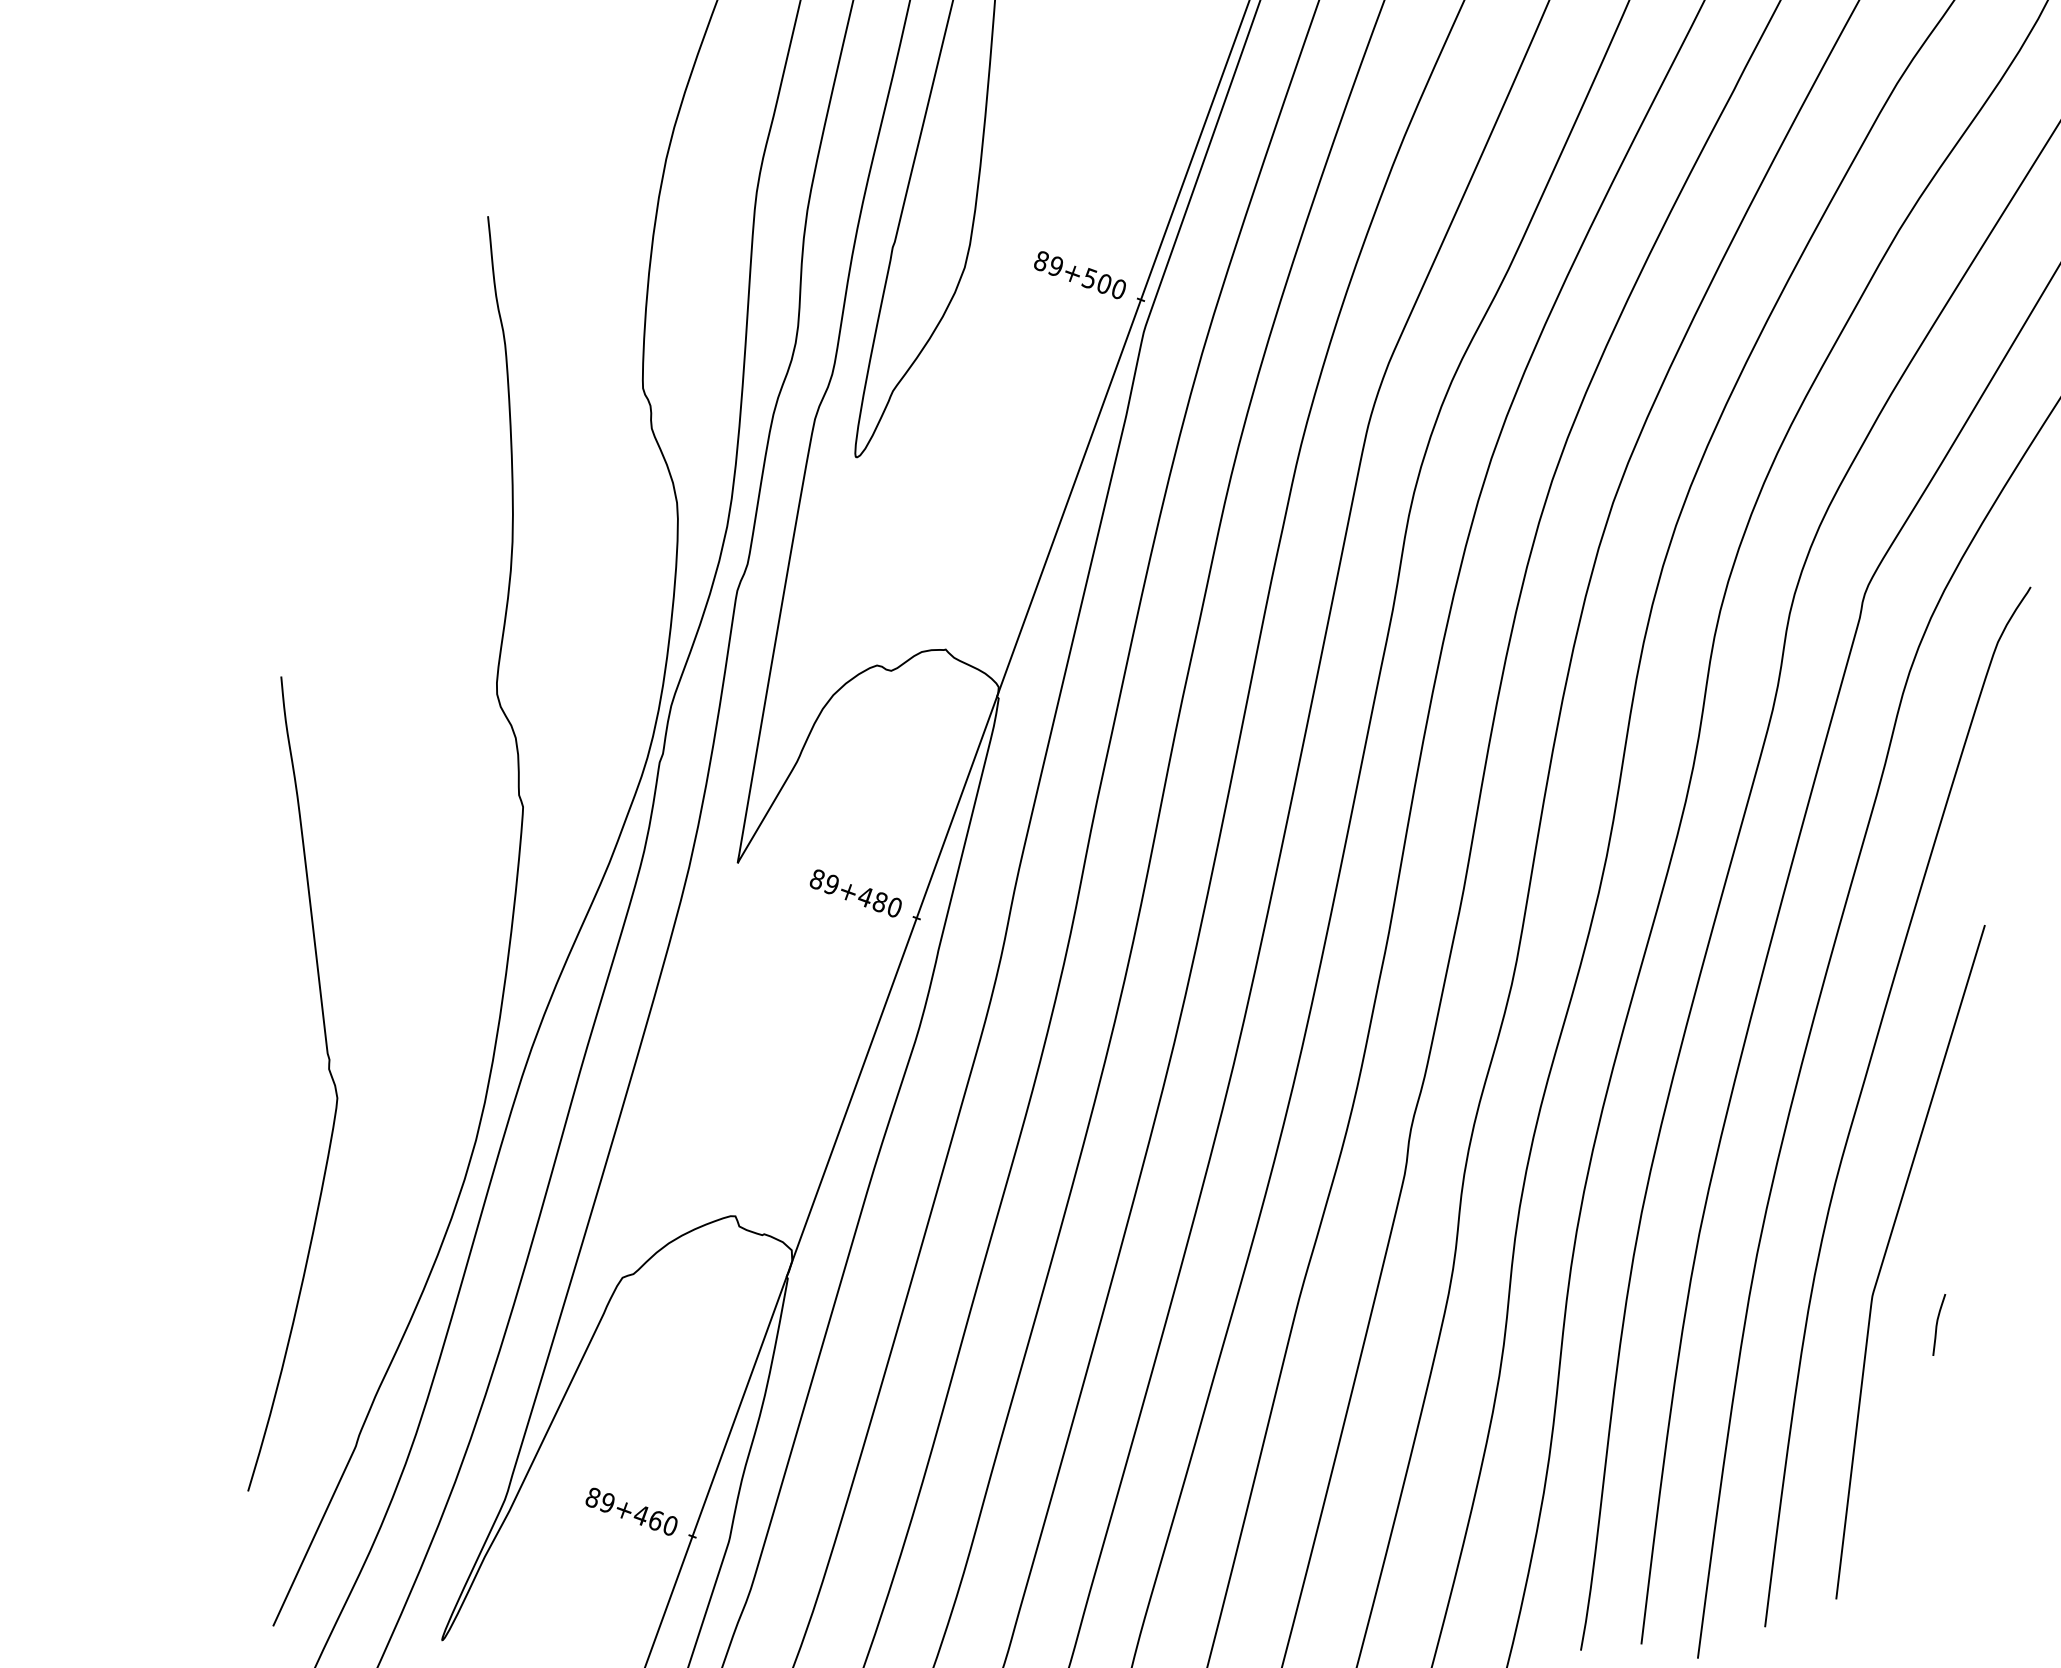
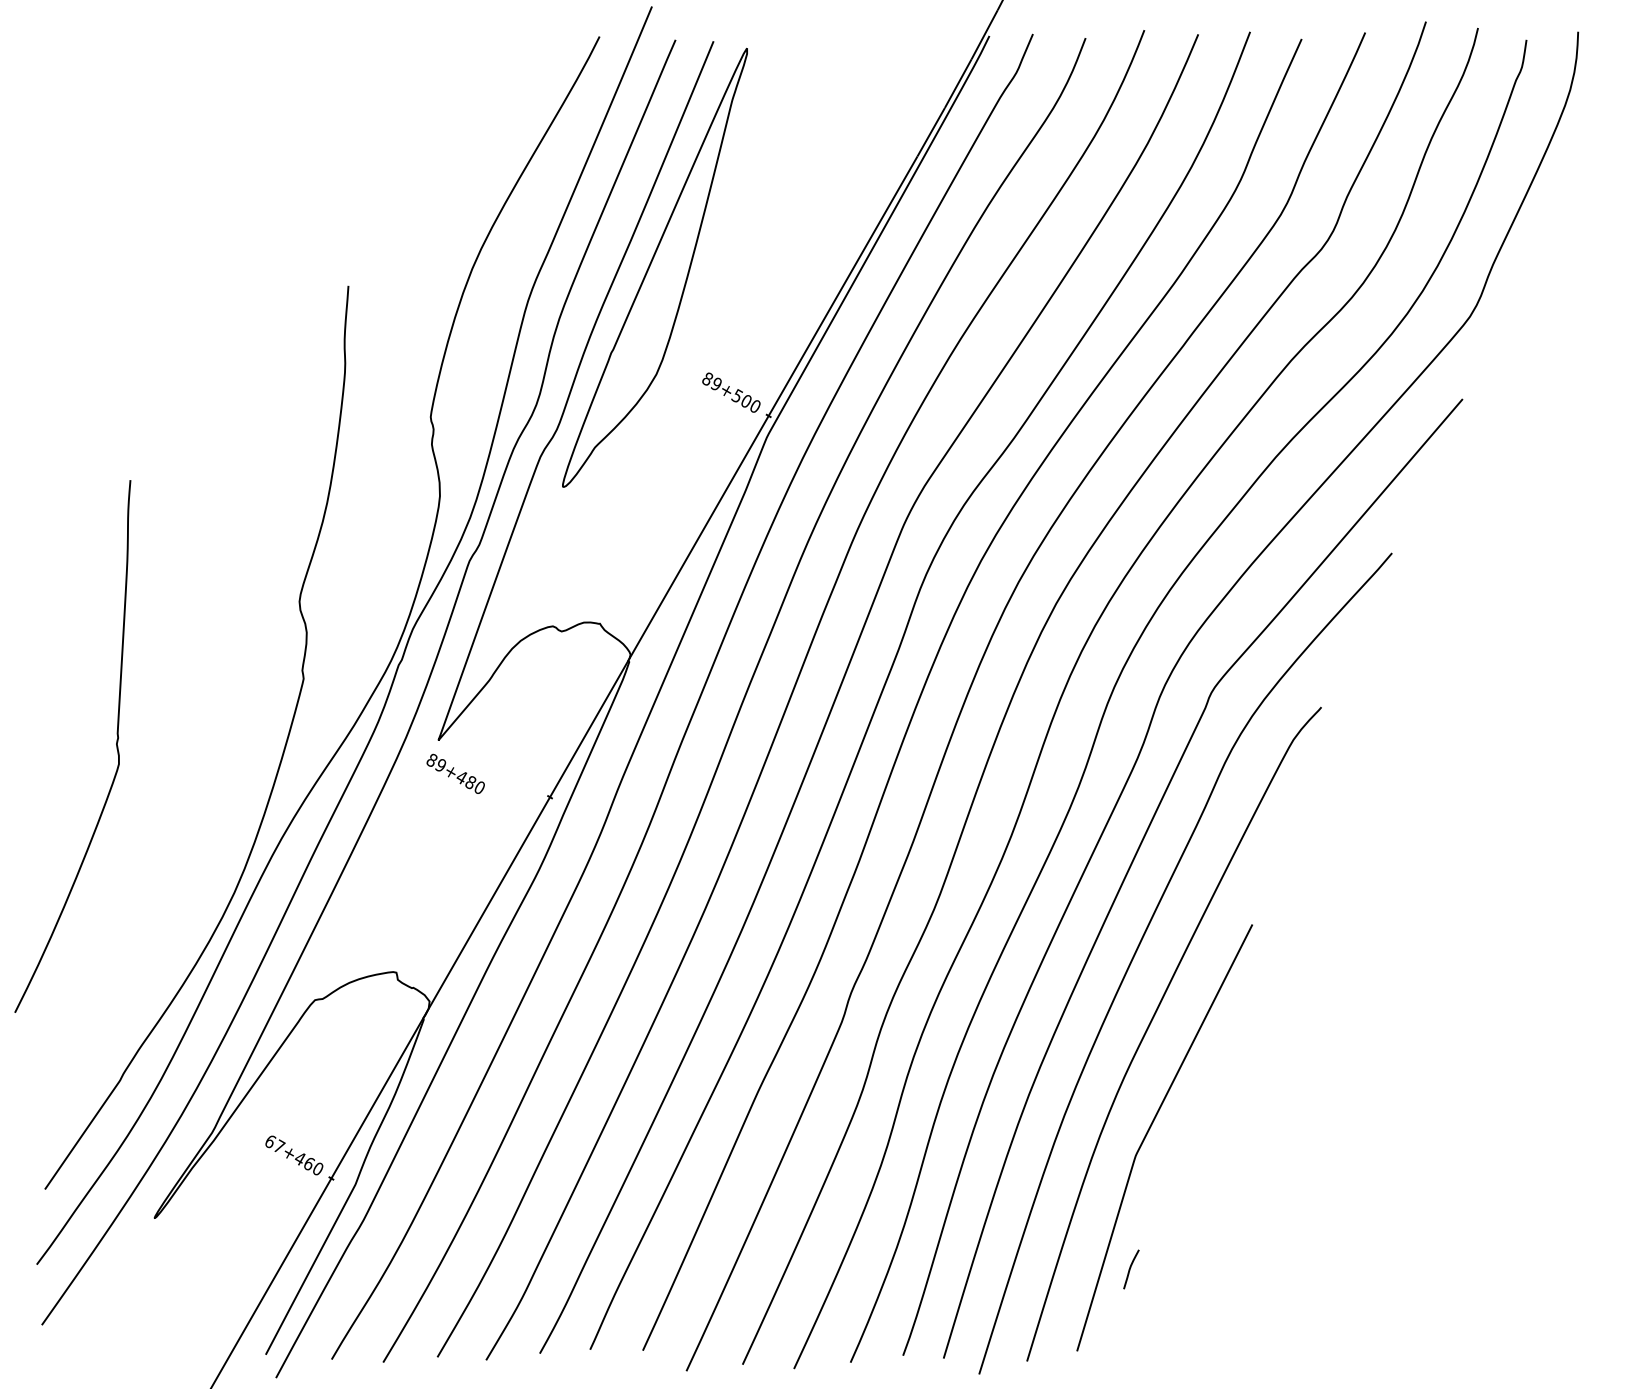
text: (855, 892) -> (455, 773), moved
curve: (329, 1072) -> (116, 746), moved
curve: (1937, 1325) -> (1130, 1269), moved
text: (599, 1499) -> (274, 1143), 89+460 -> 67+460

